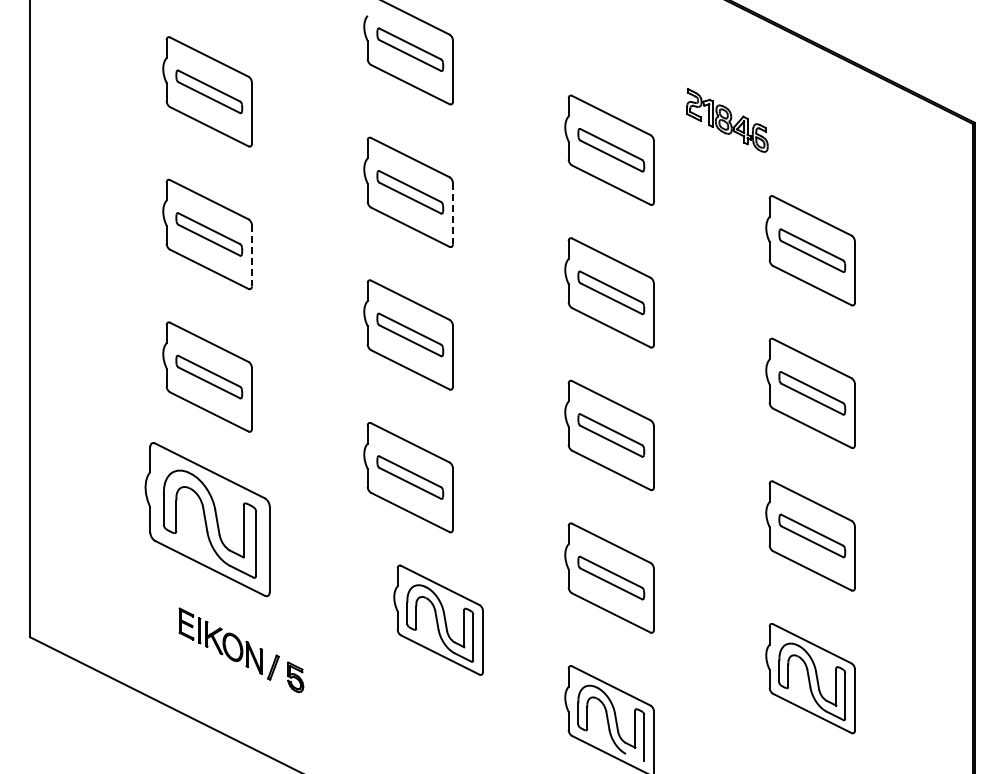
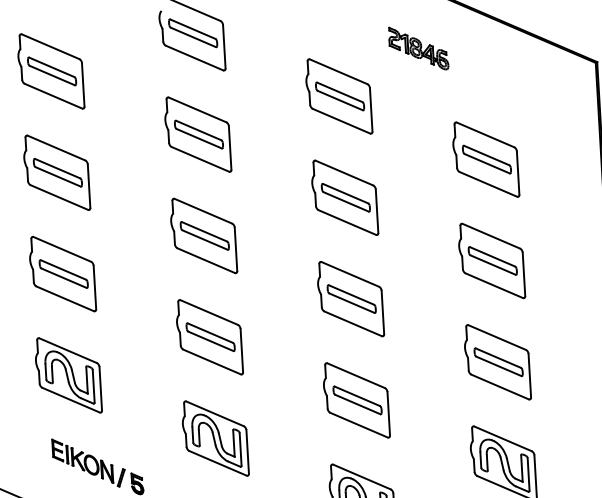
part: (727, 120) -> (418, 48), moved
line: (452, 213) -> (229, 147), dashed -> solid
line: (251, 255) -> (88, 185), dashed -> solid
part: (207, 519) -> (68, 375), size x0.71
part: (438, 619) -> (215, 438), moved

